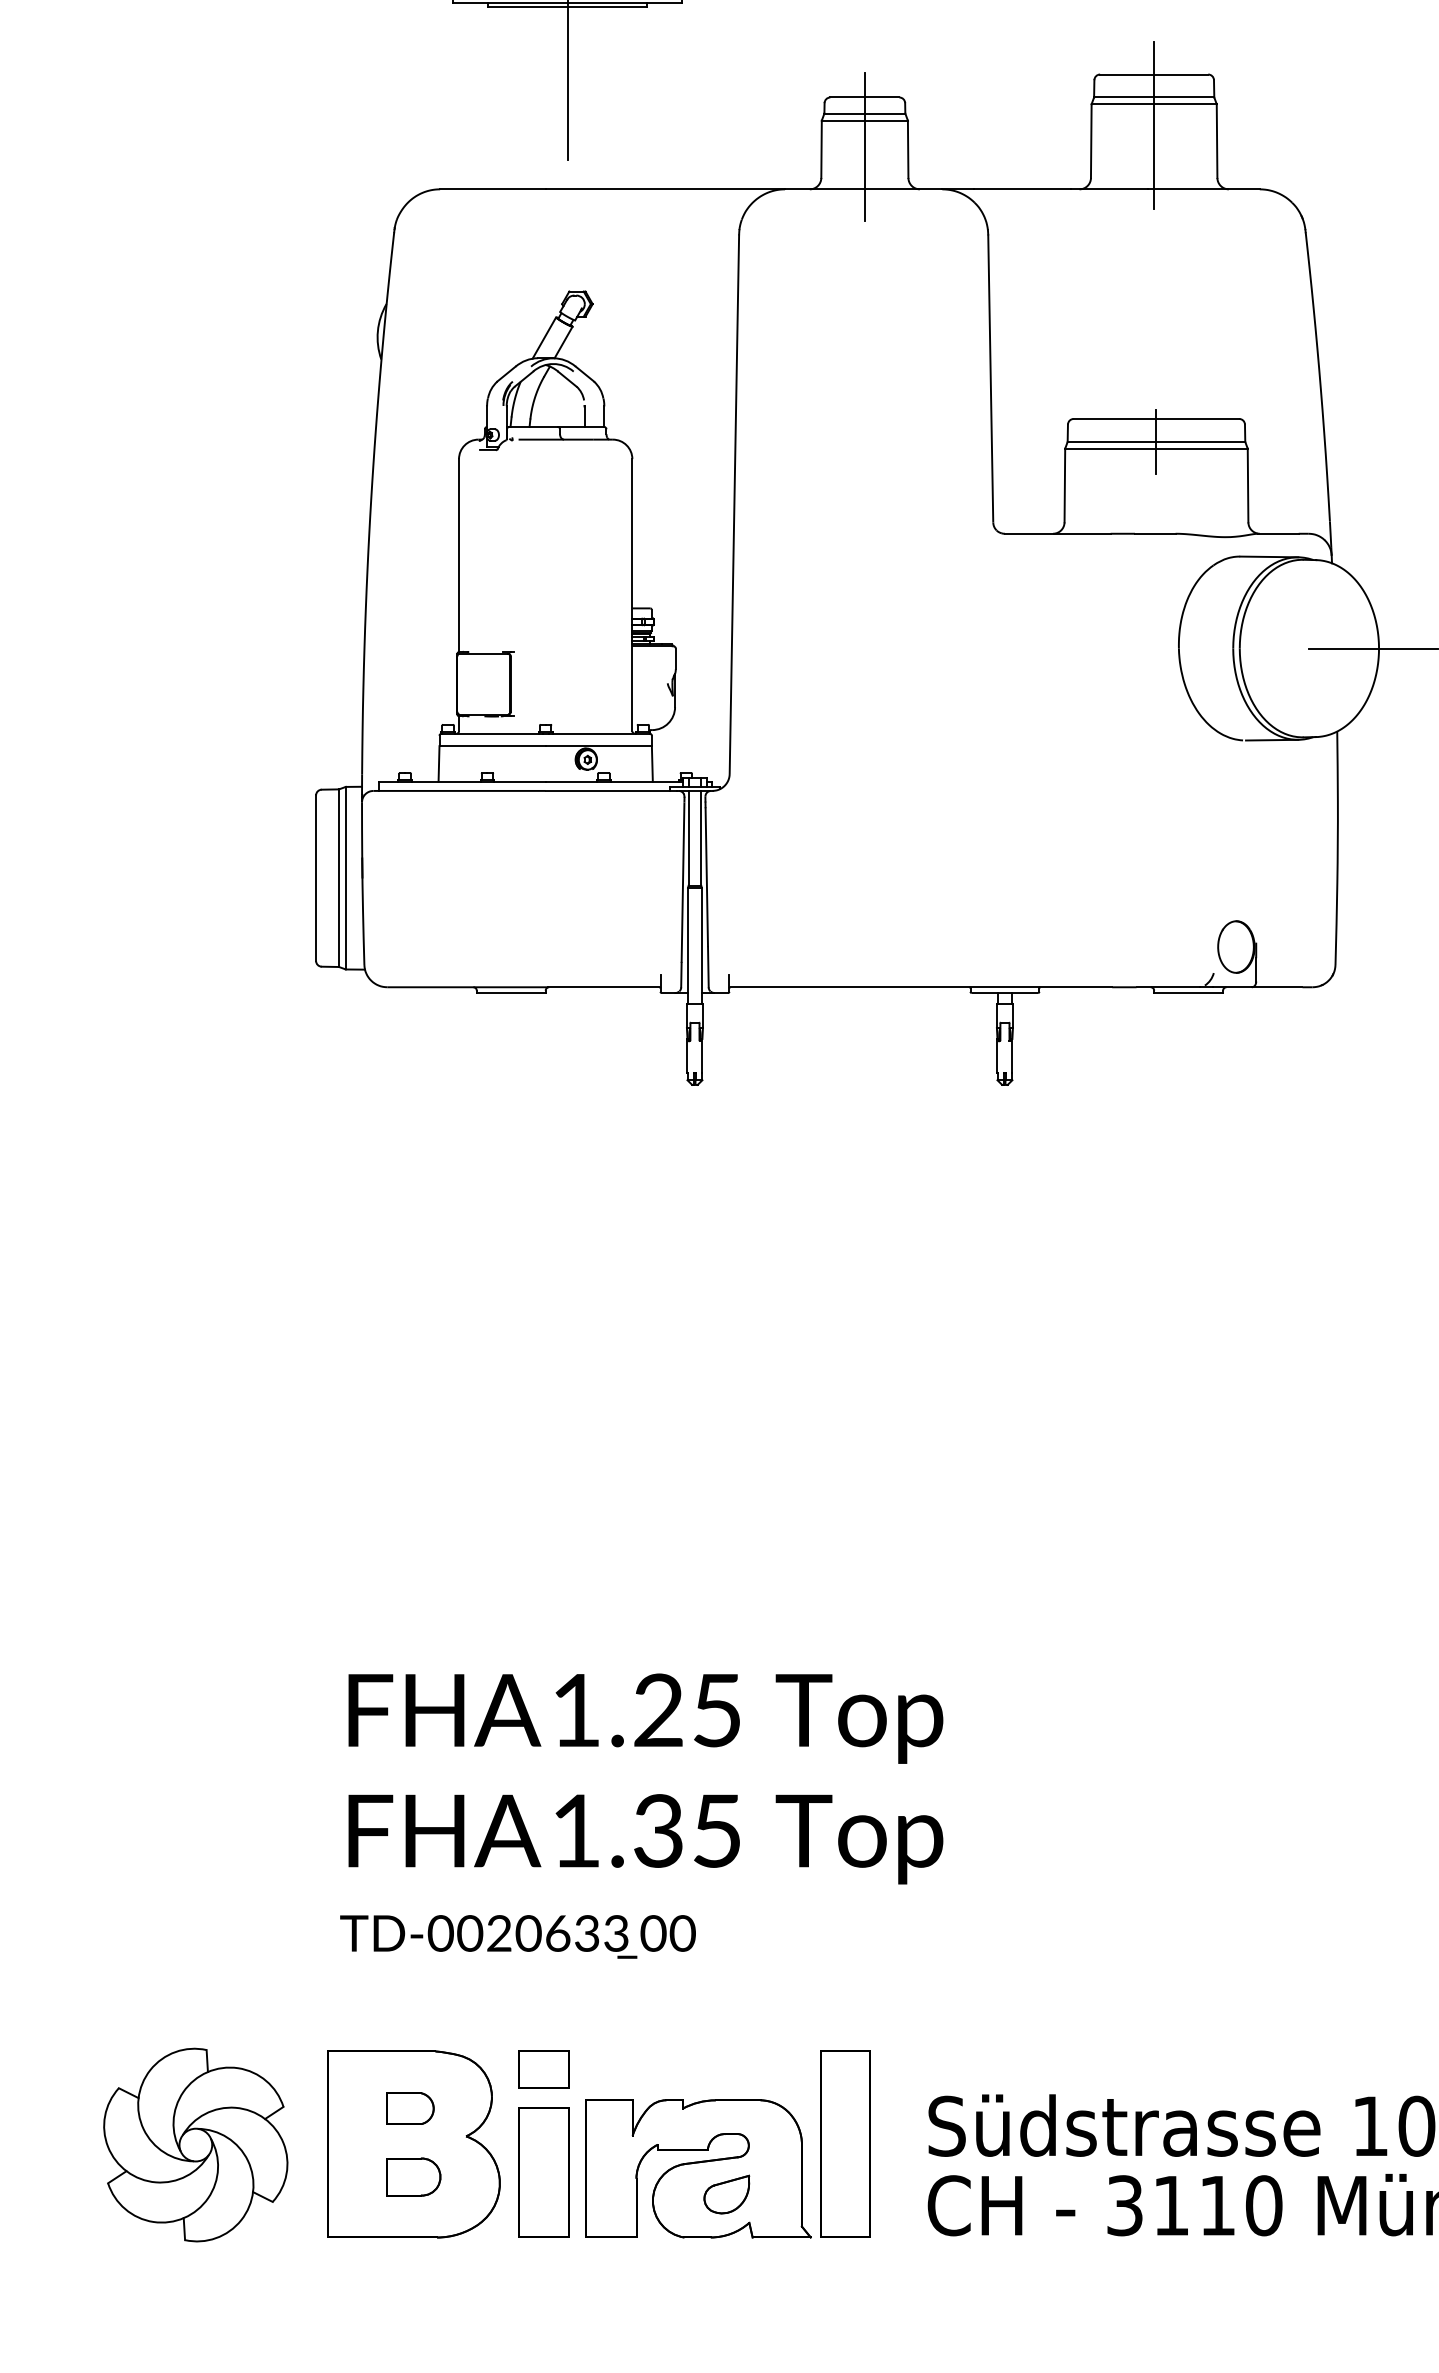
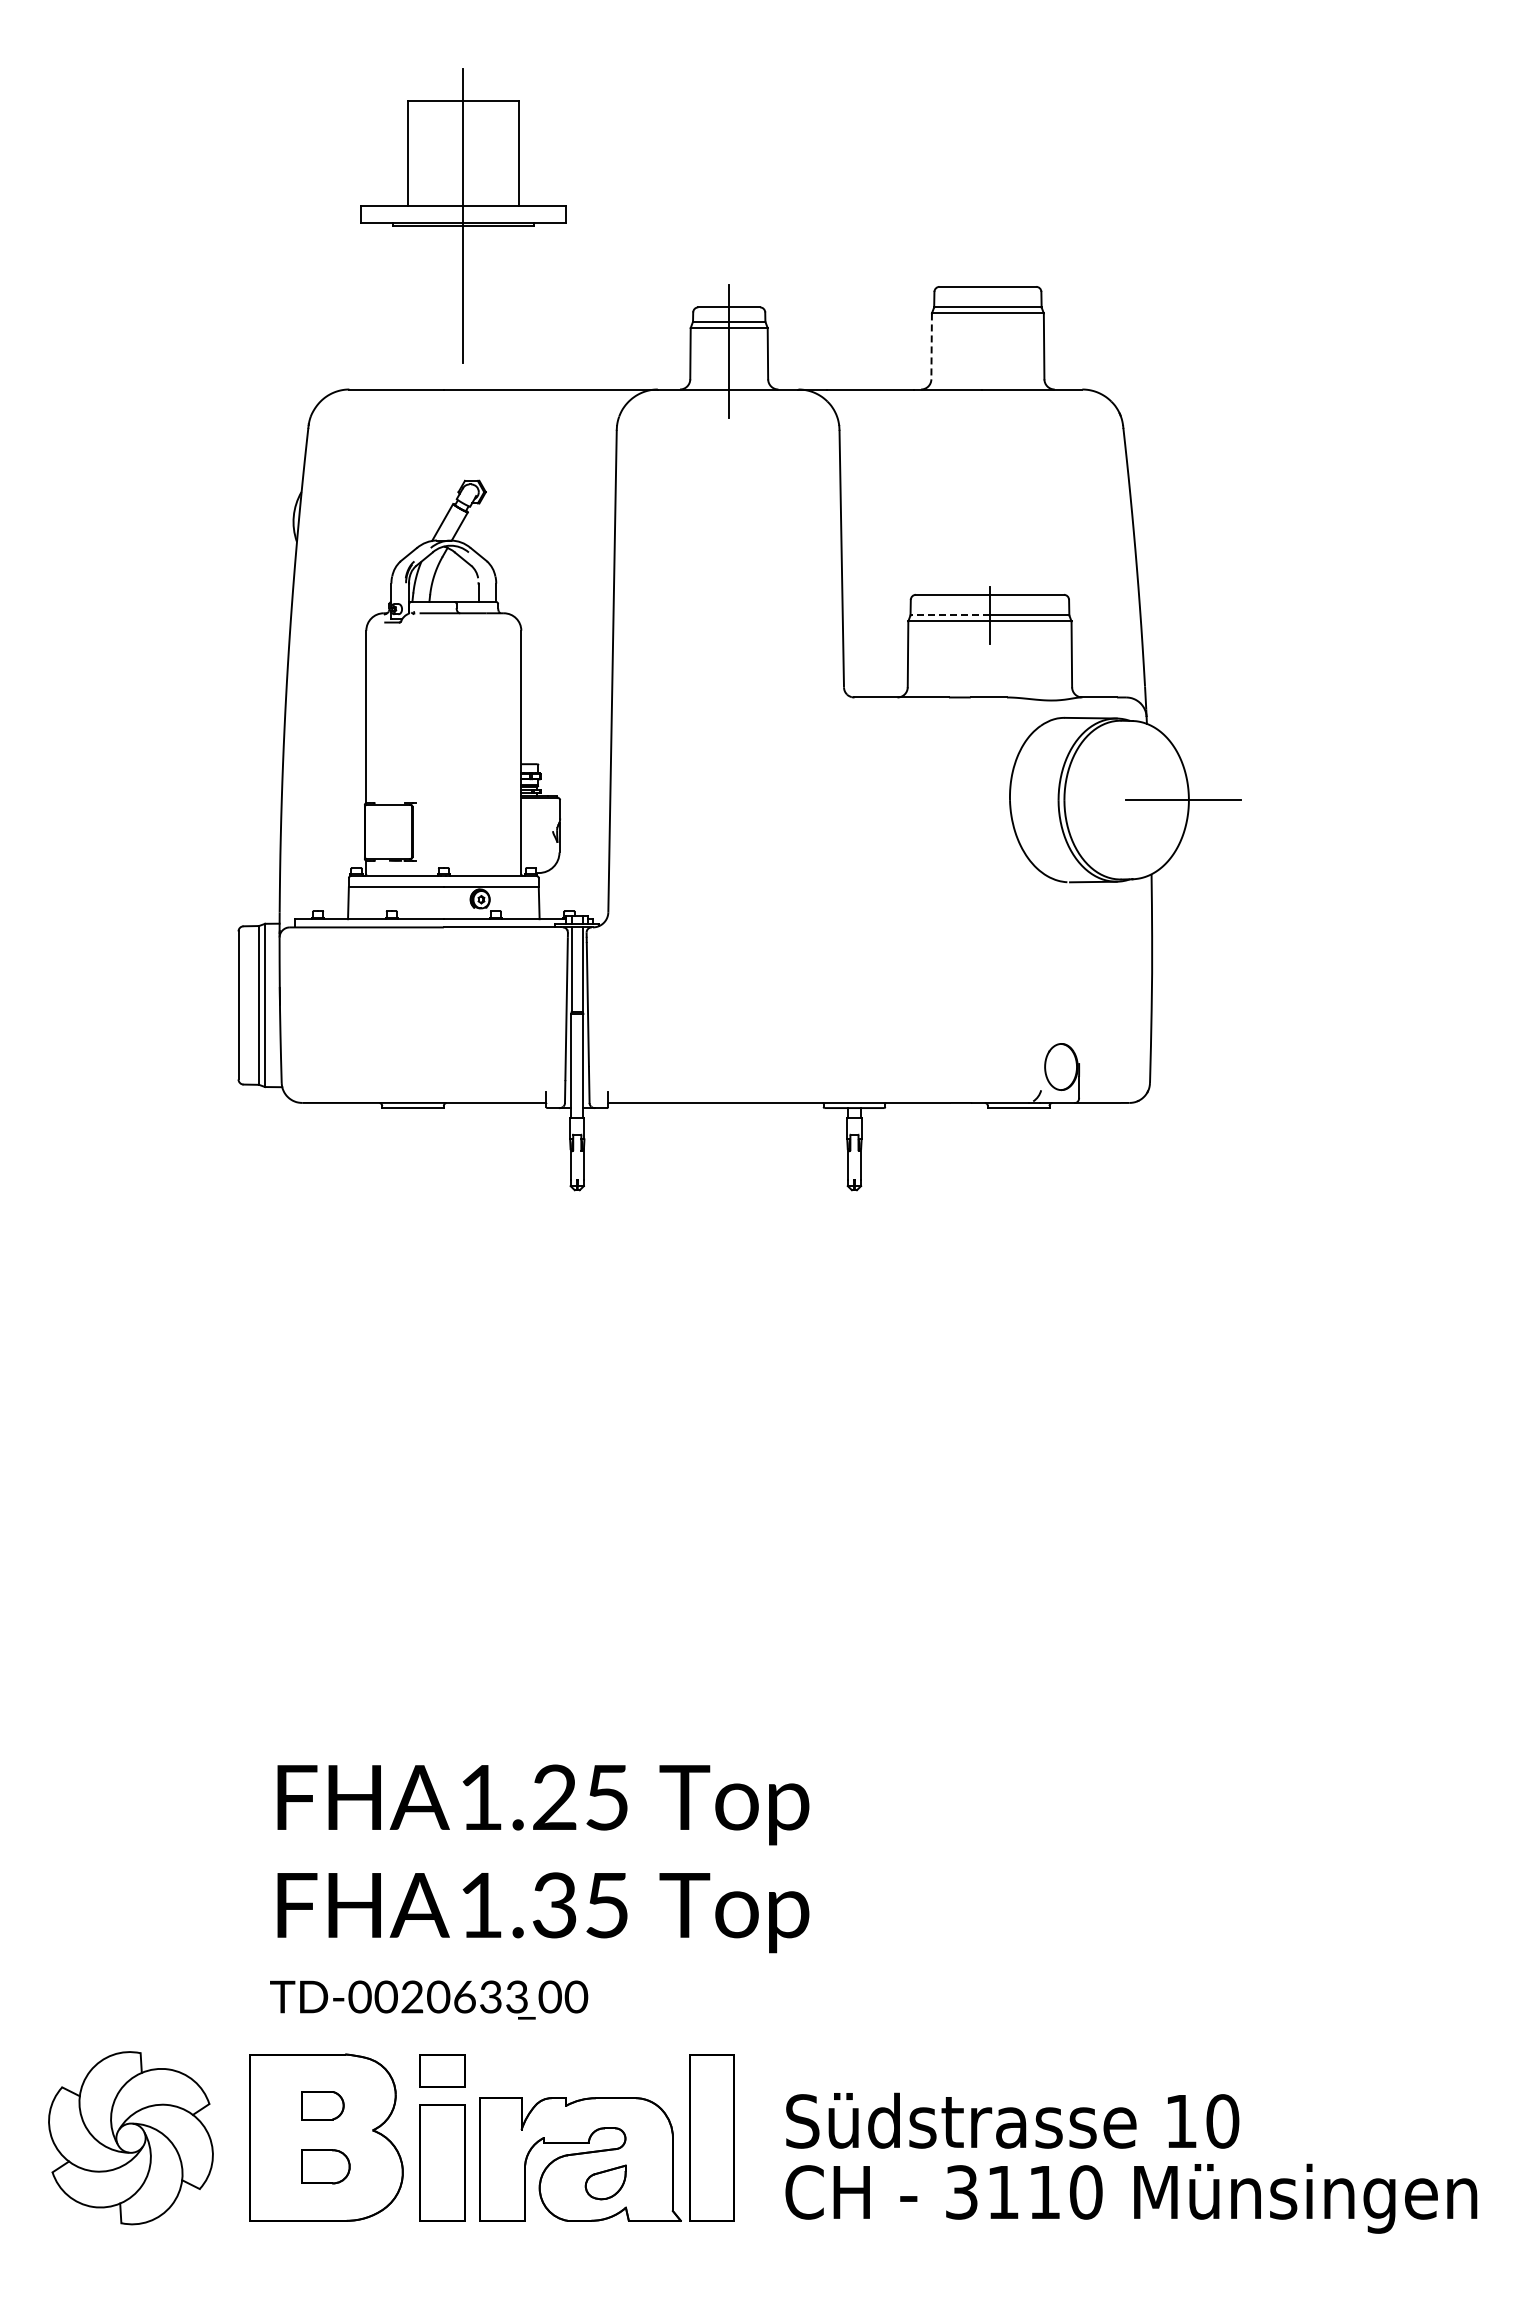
line: (1153, 124) -> (987, 331), removed
line: (1091, 141) -> (931, 346), solid -> dashed
line: (1112, 442) -> (950, 615), solid -> dashed
text: (641, 1815) -> (539, 1891), moved

